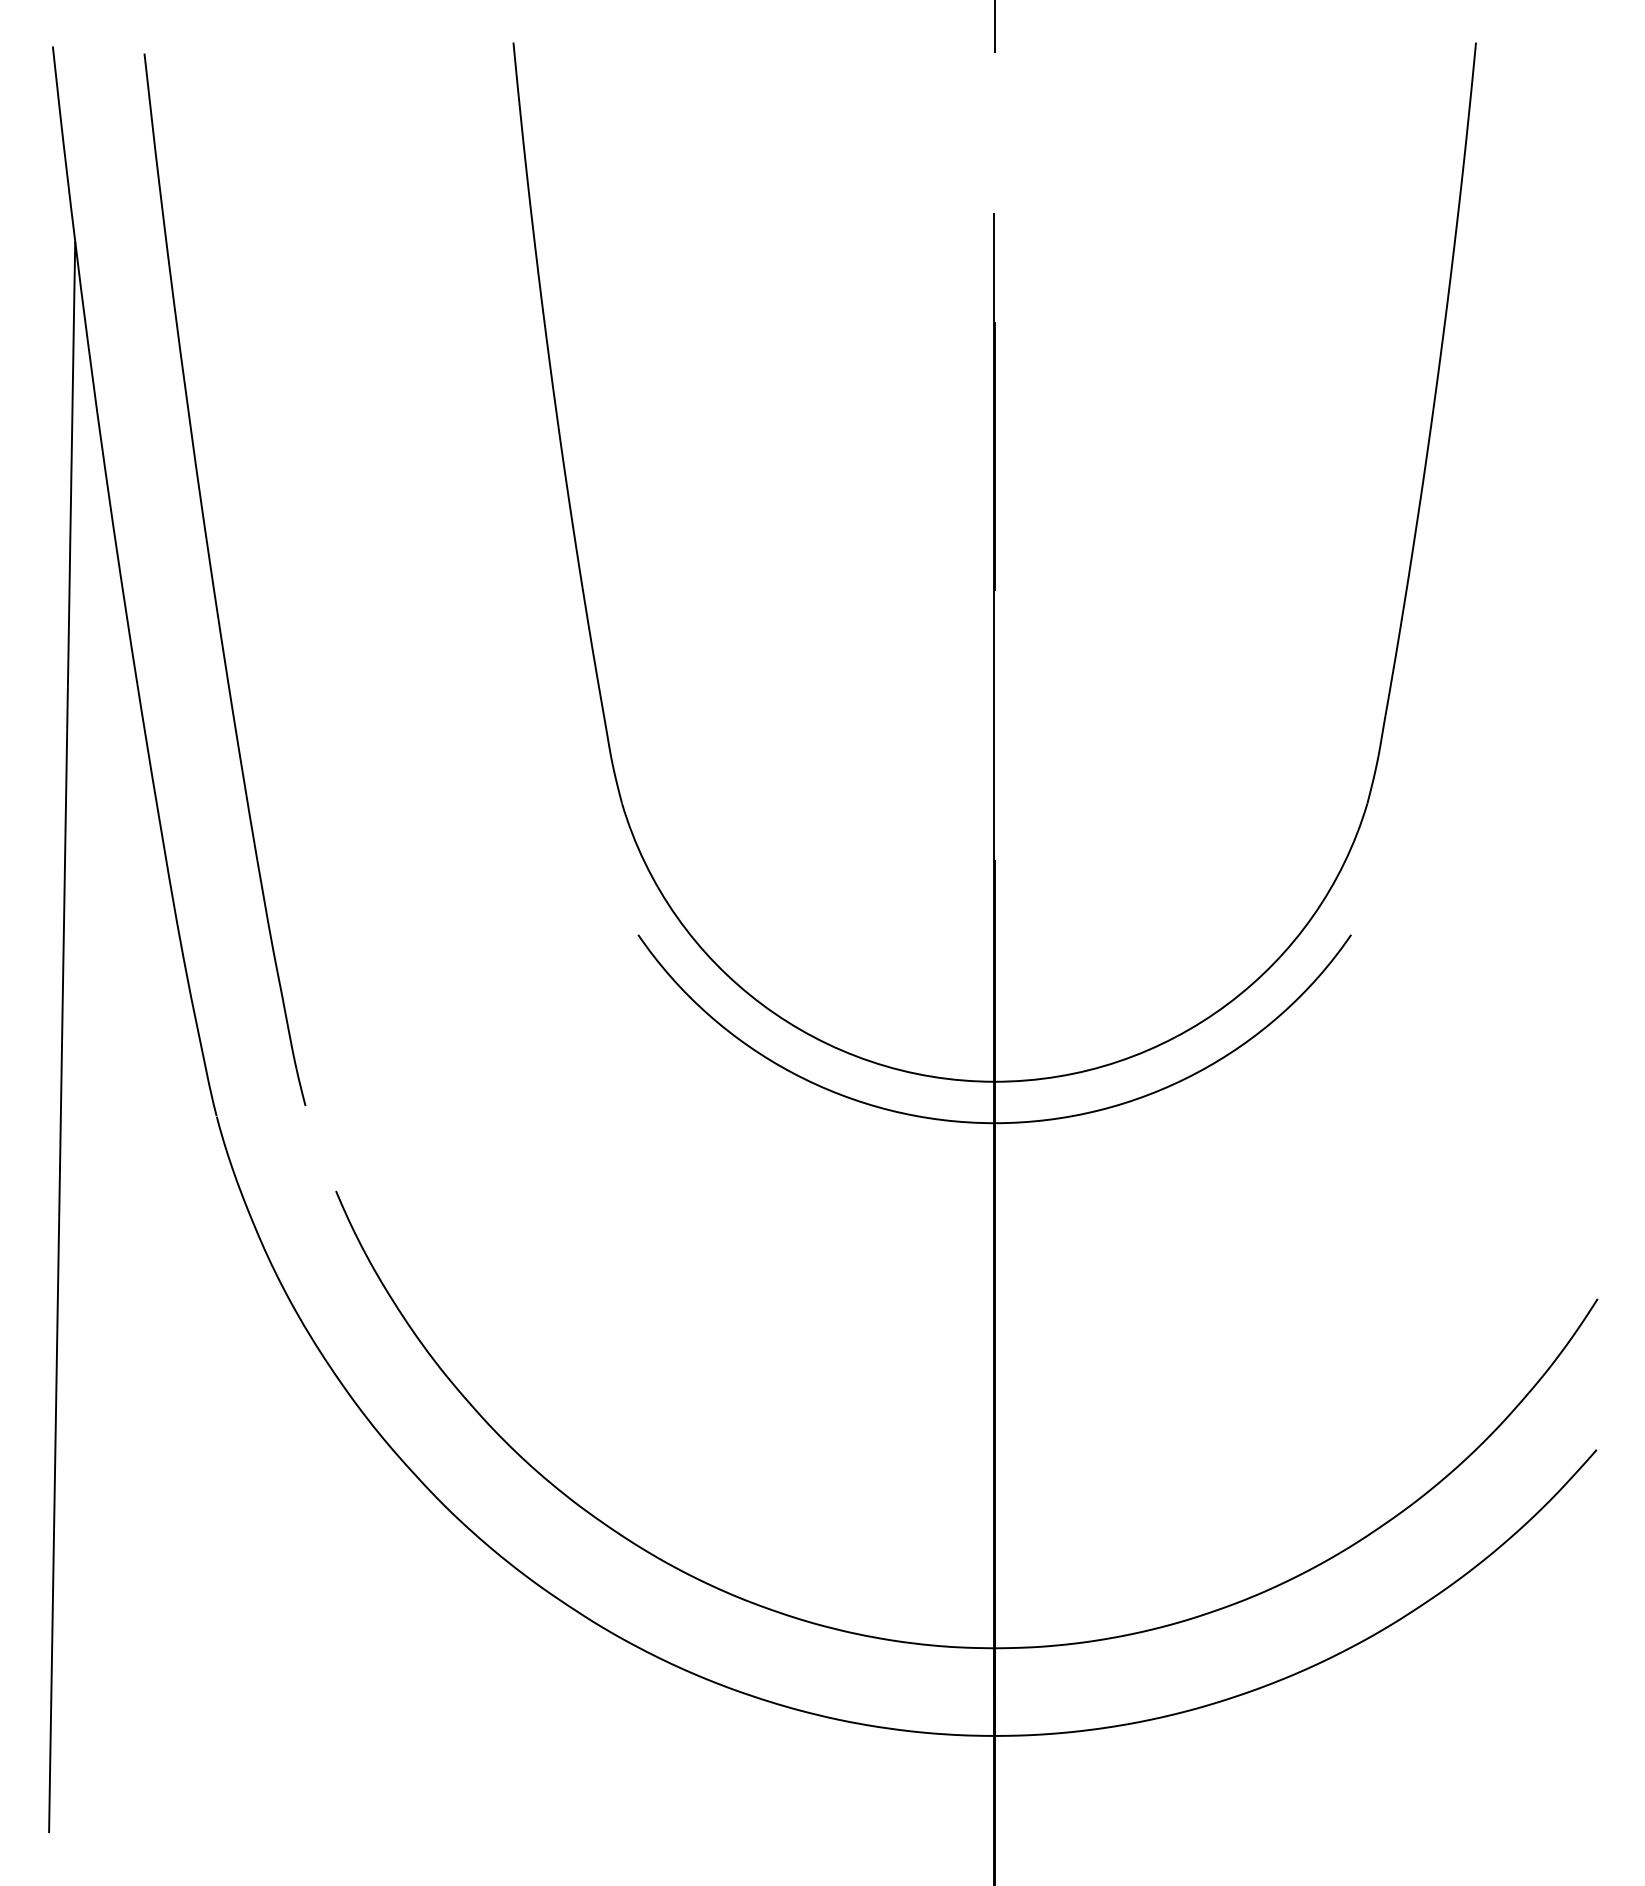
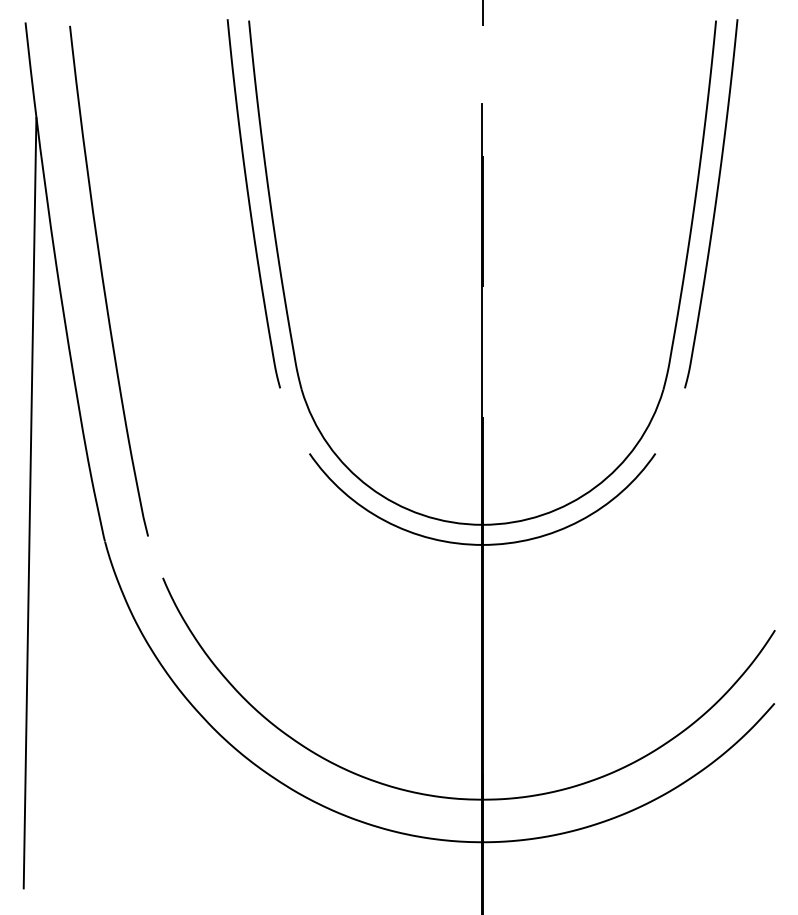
curve: (516, 419) -> (250, 203), added
curve: (1472, 419) -> (714, 203), added

